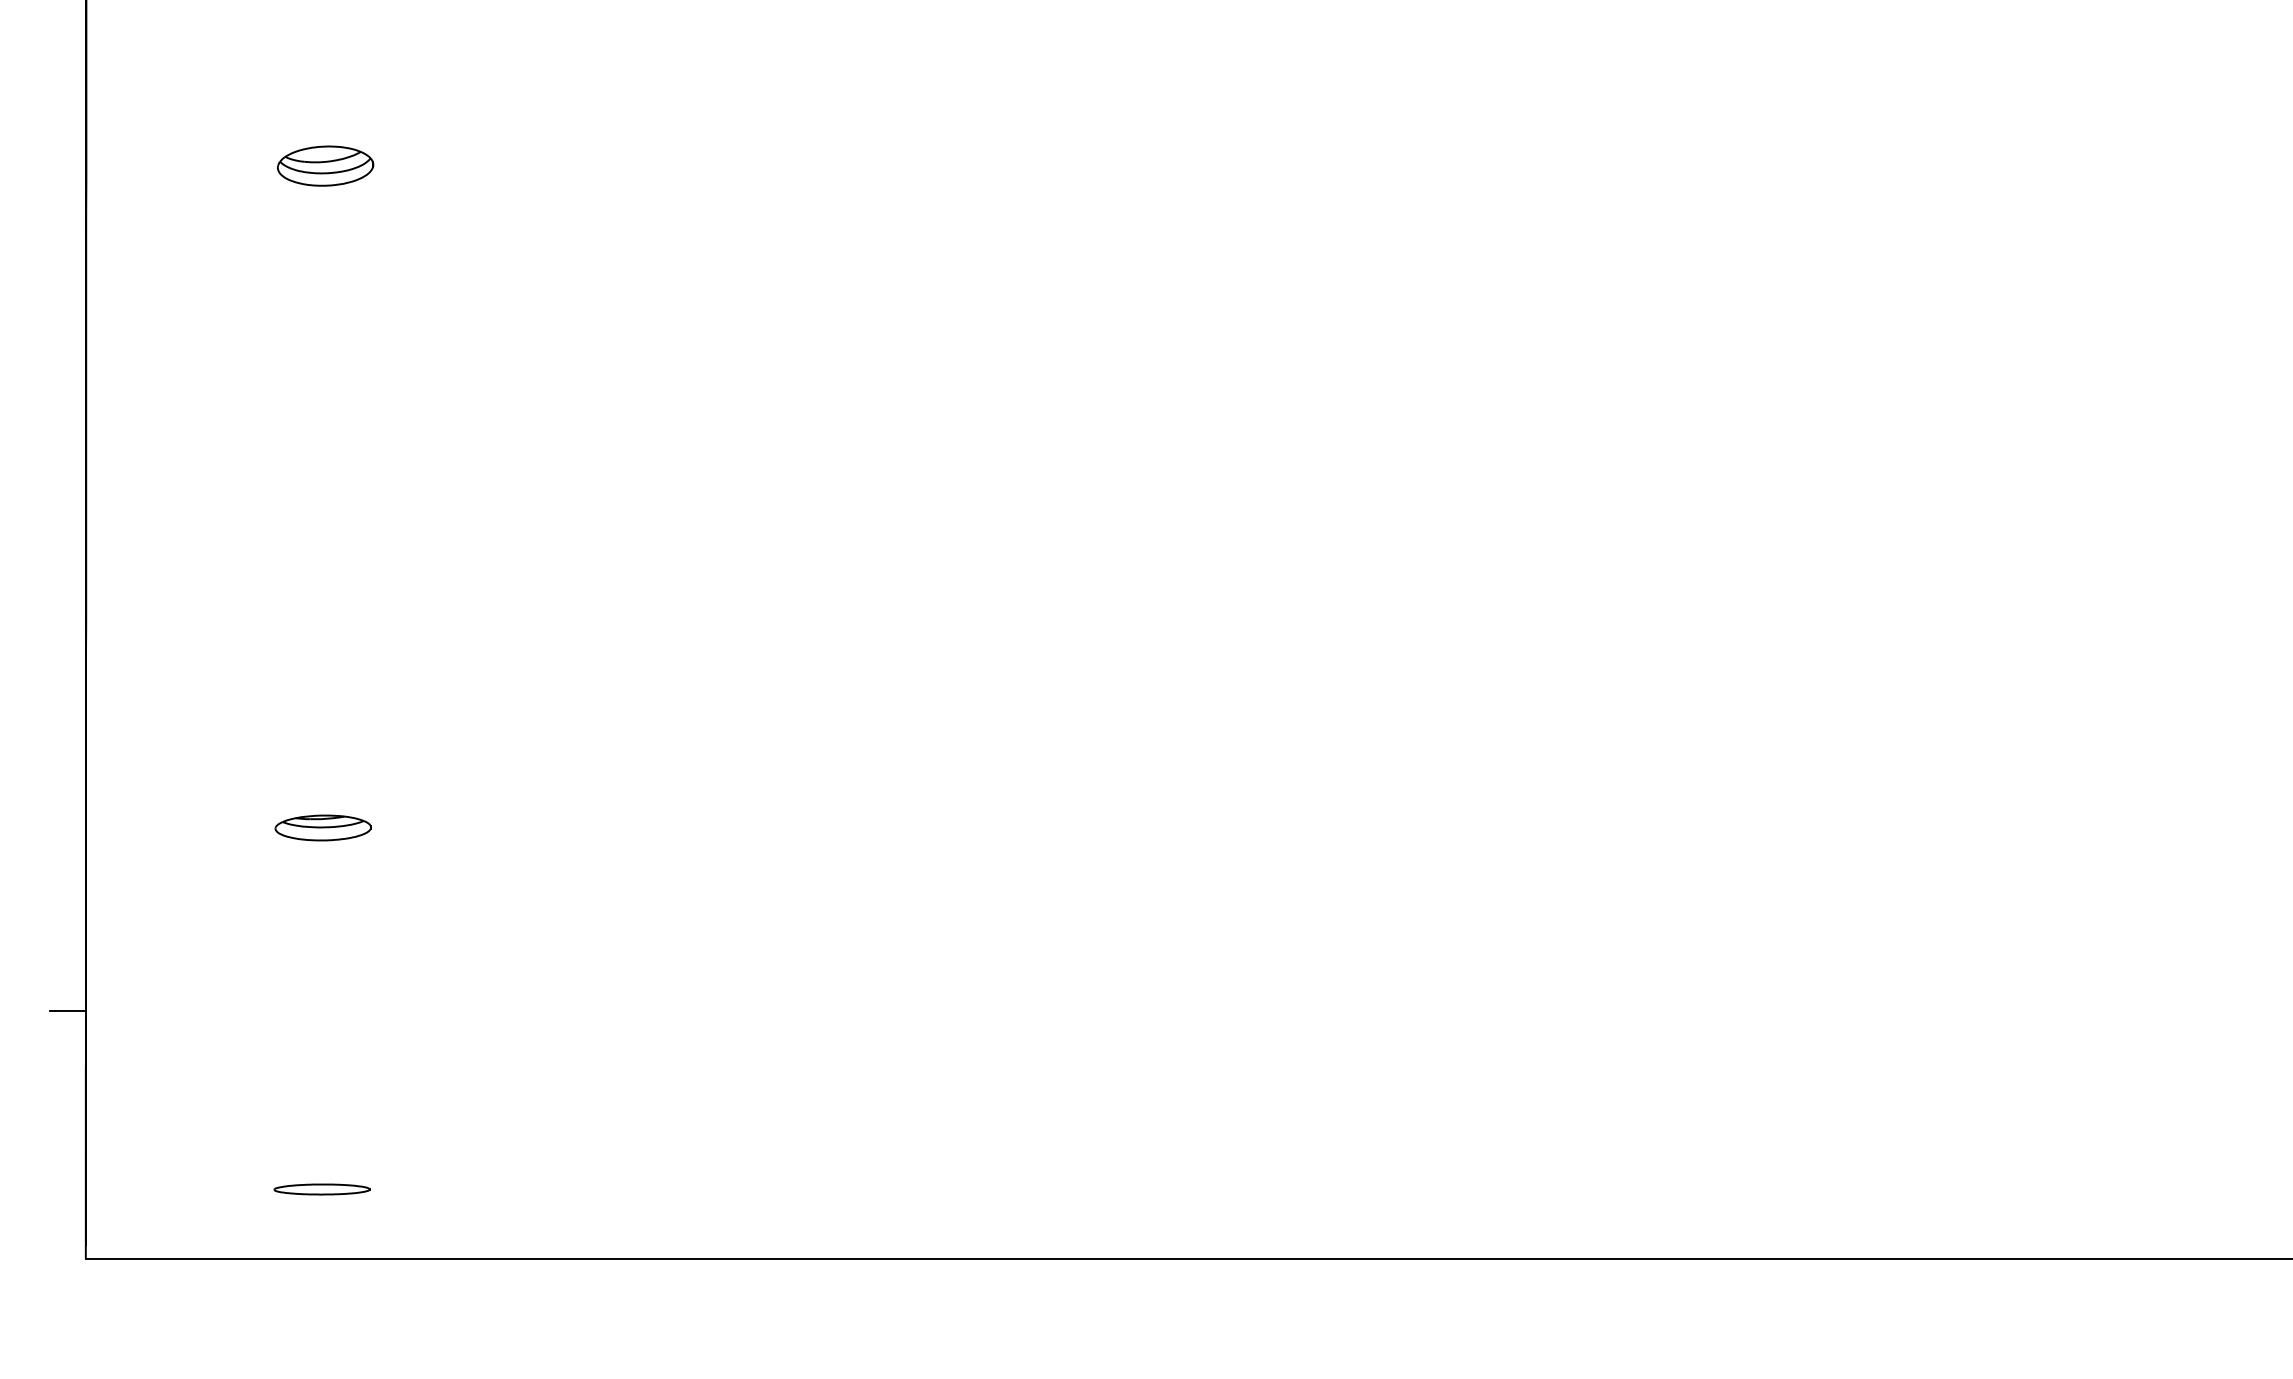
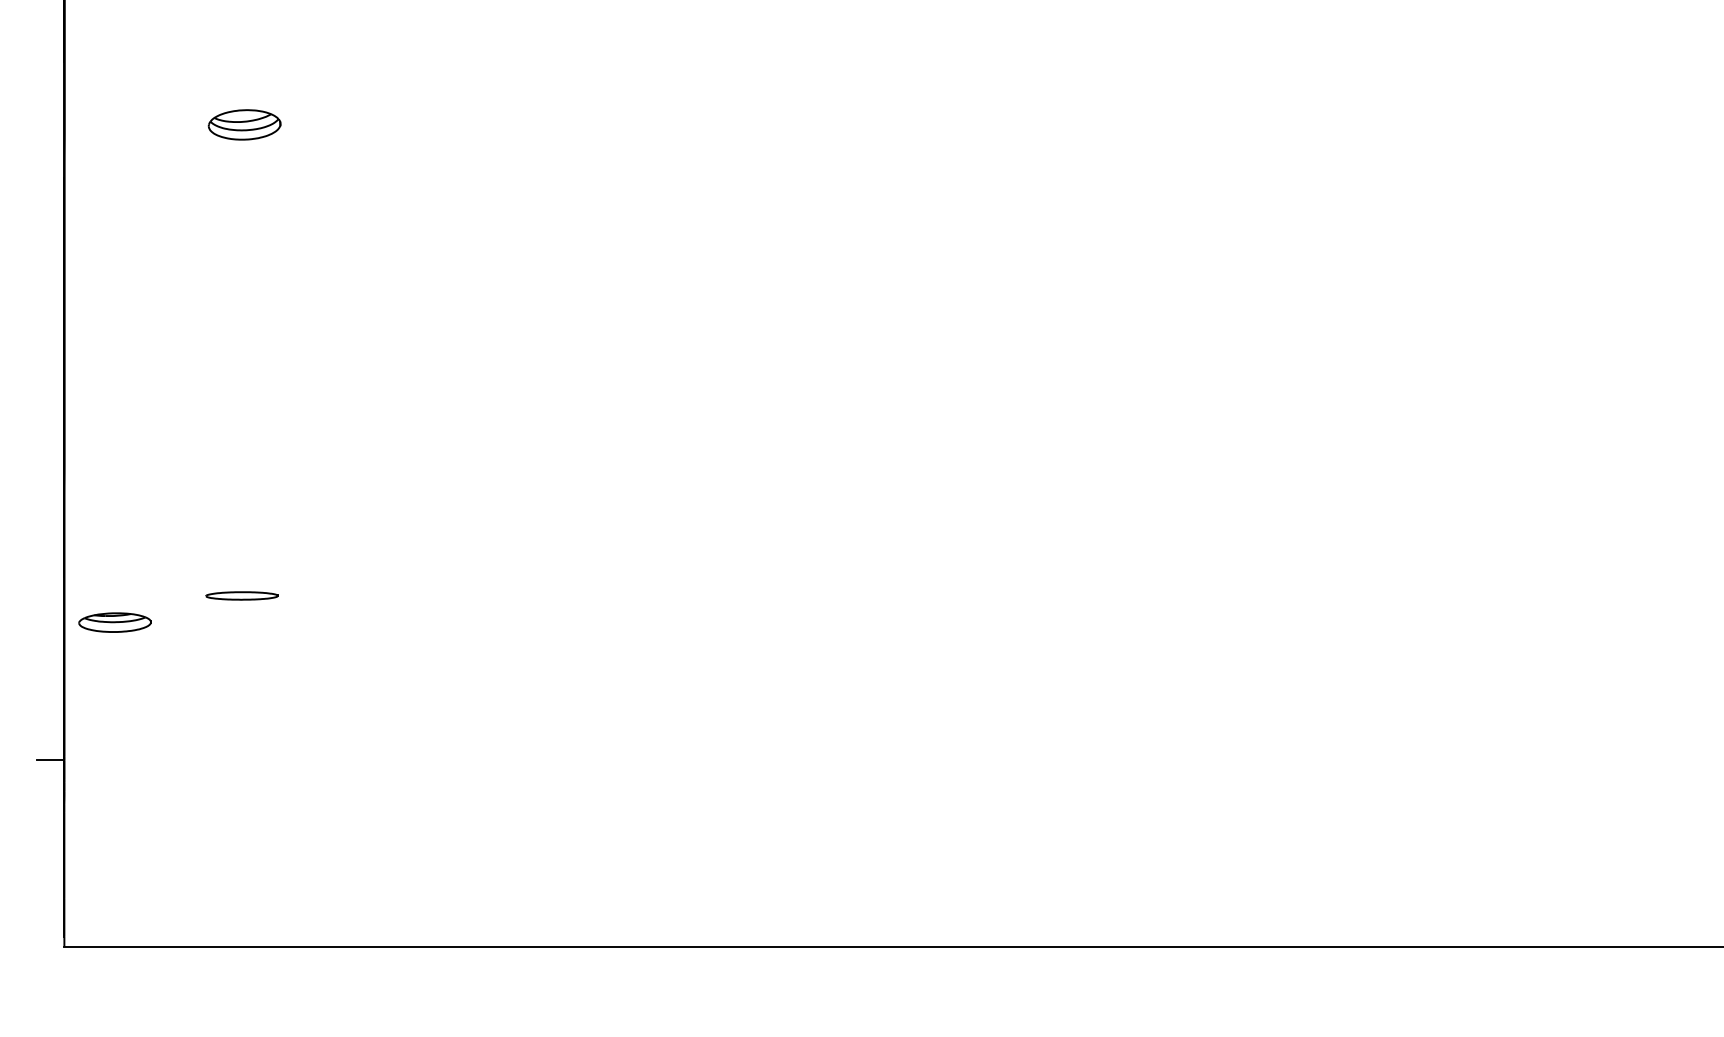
part: (322, 827) -> (114, 622), moved
part: (321, 1189) -> (241, 595), moved

